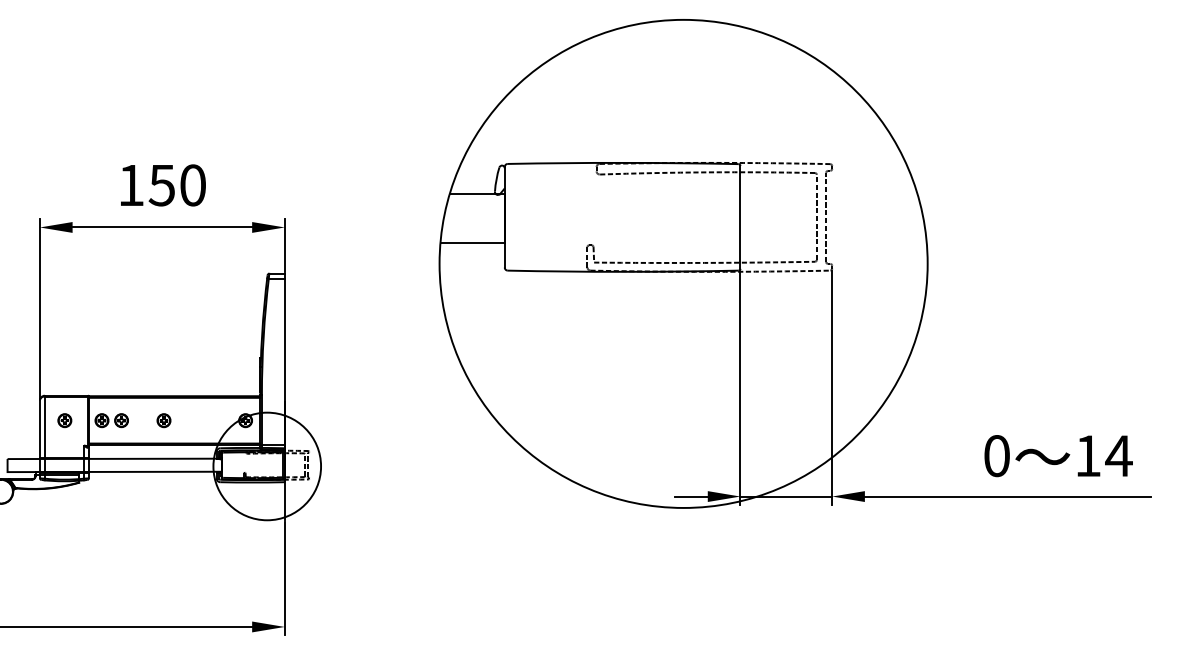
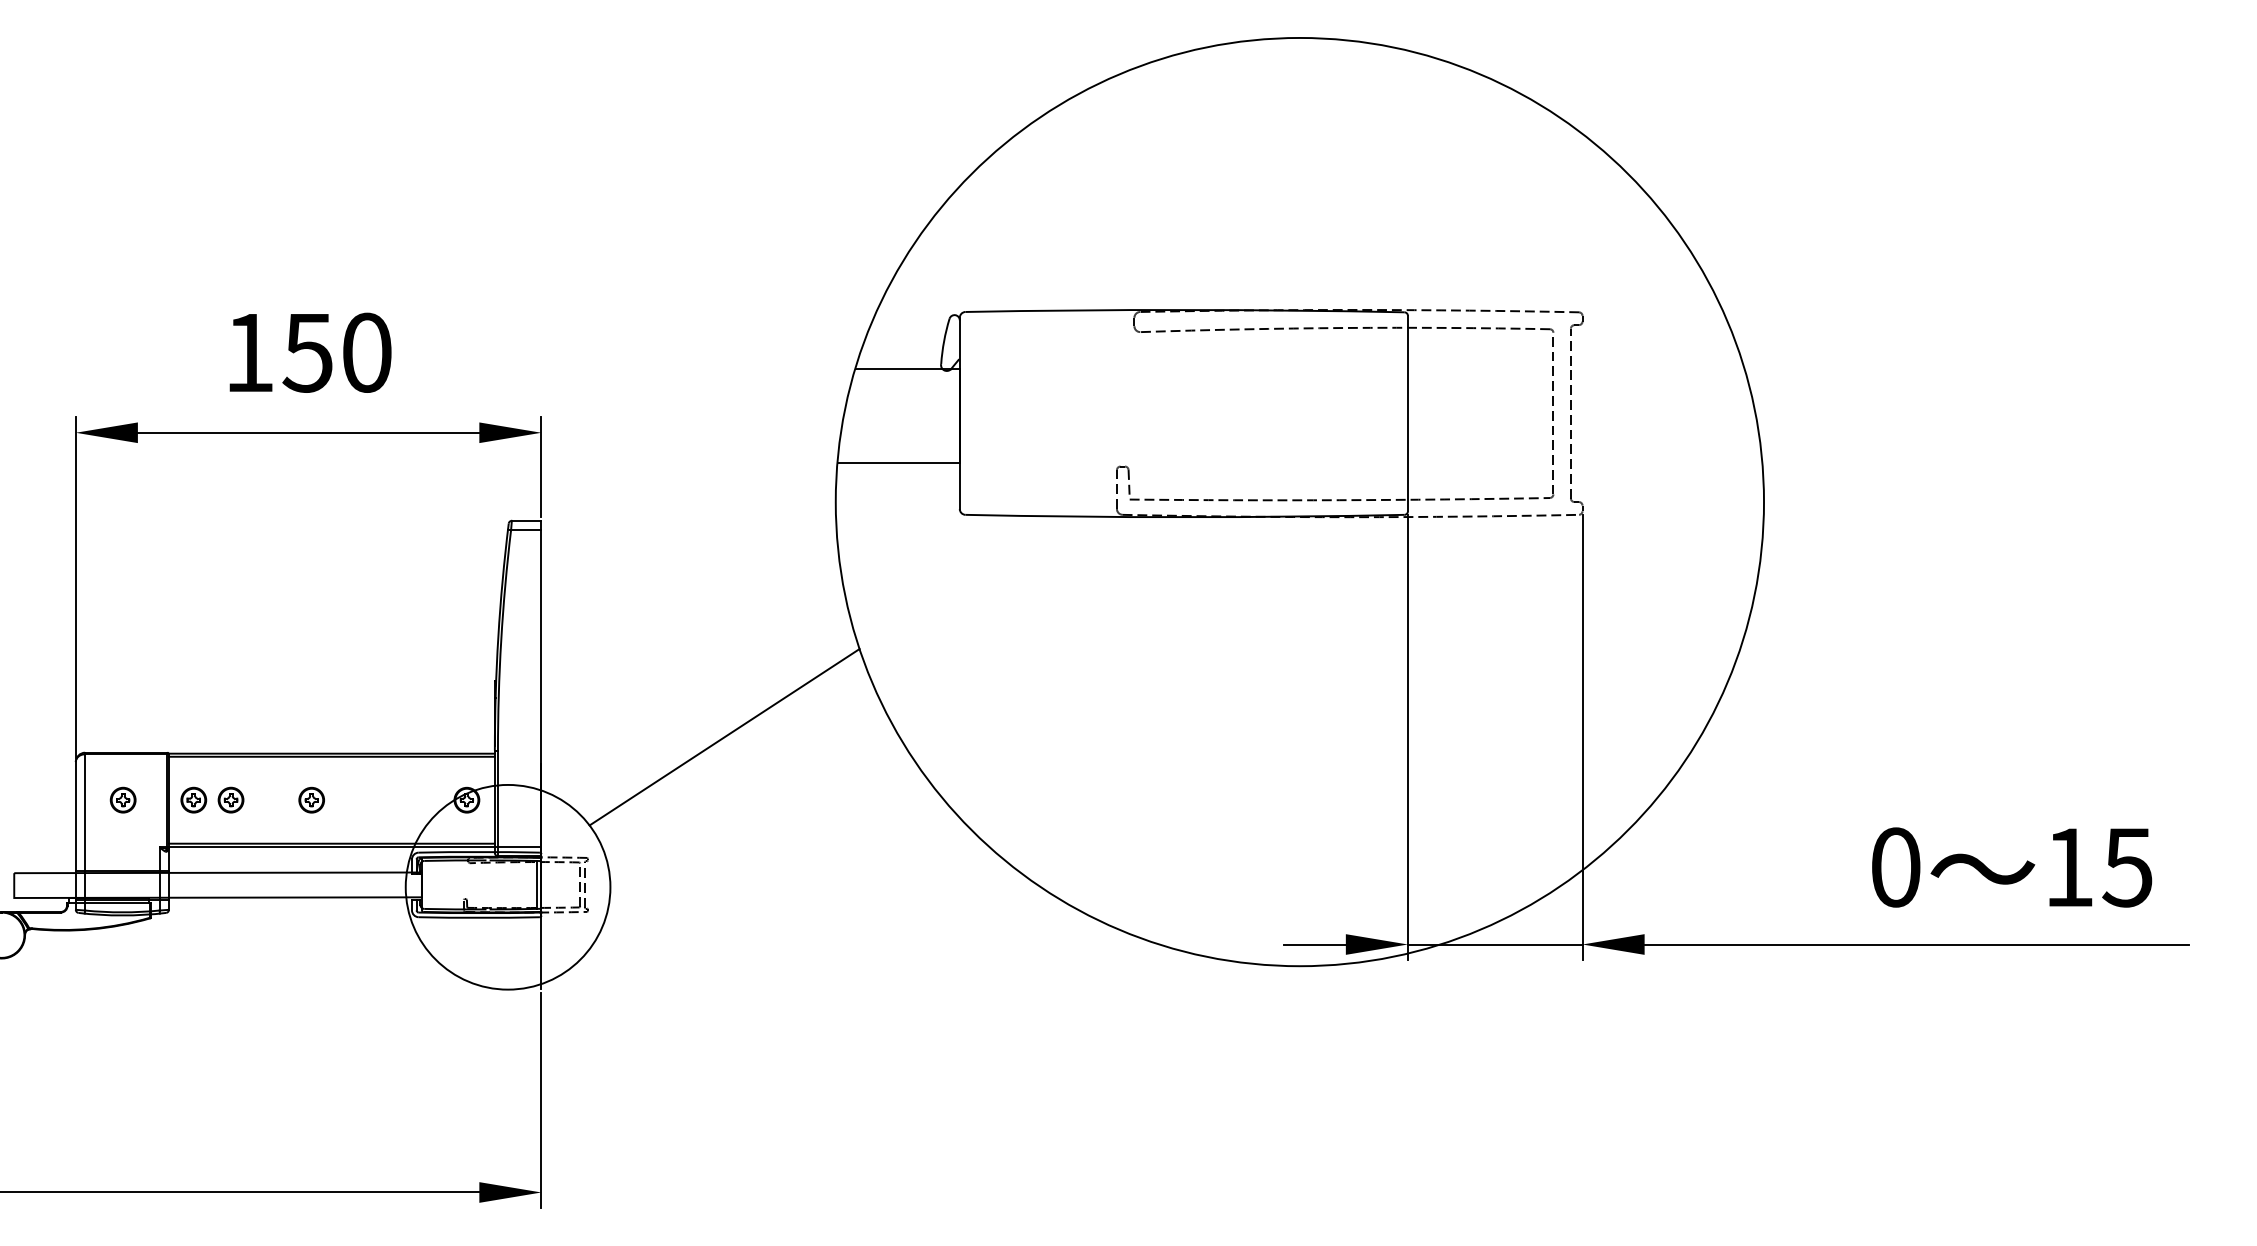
line: (381, 387) -> (725, 737), added
text: (1118, 456) -> (2126, 868), 14 -> 15

